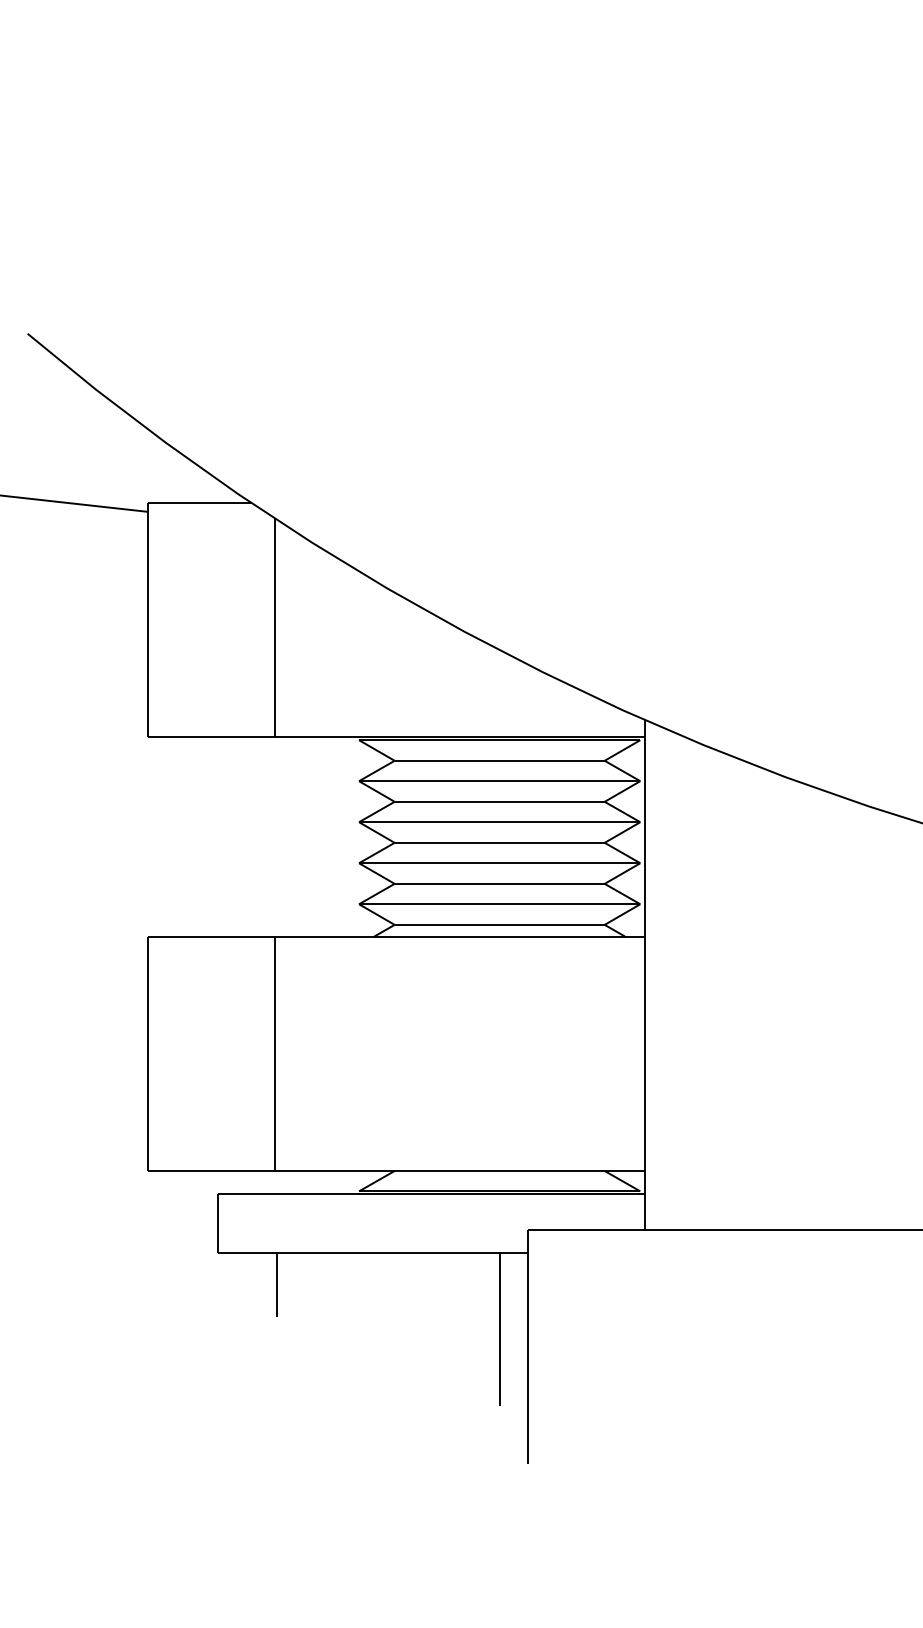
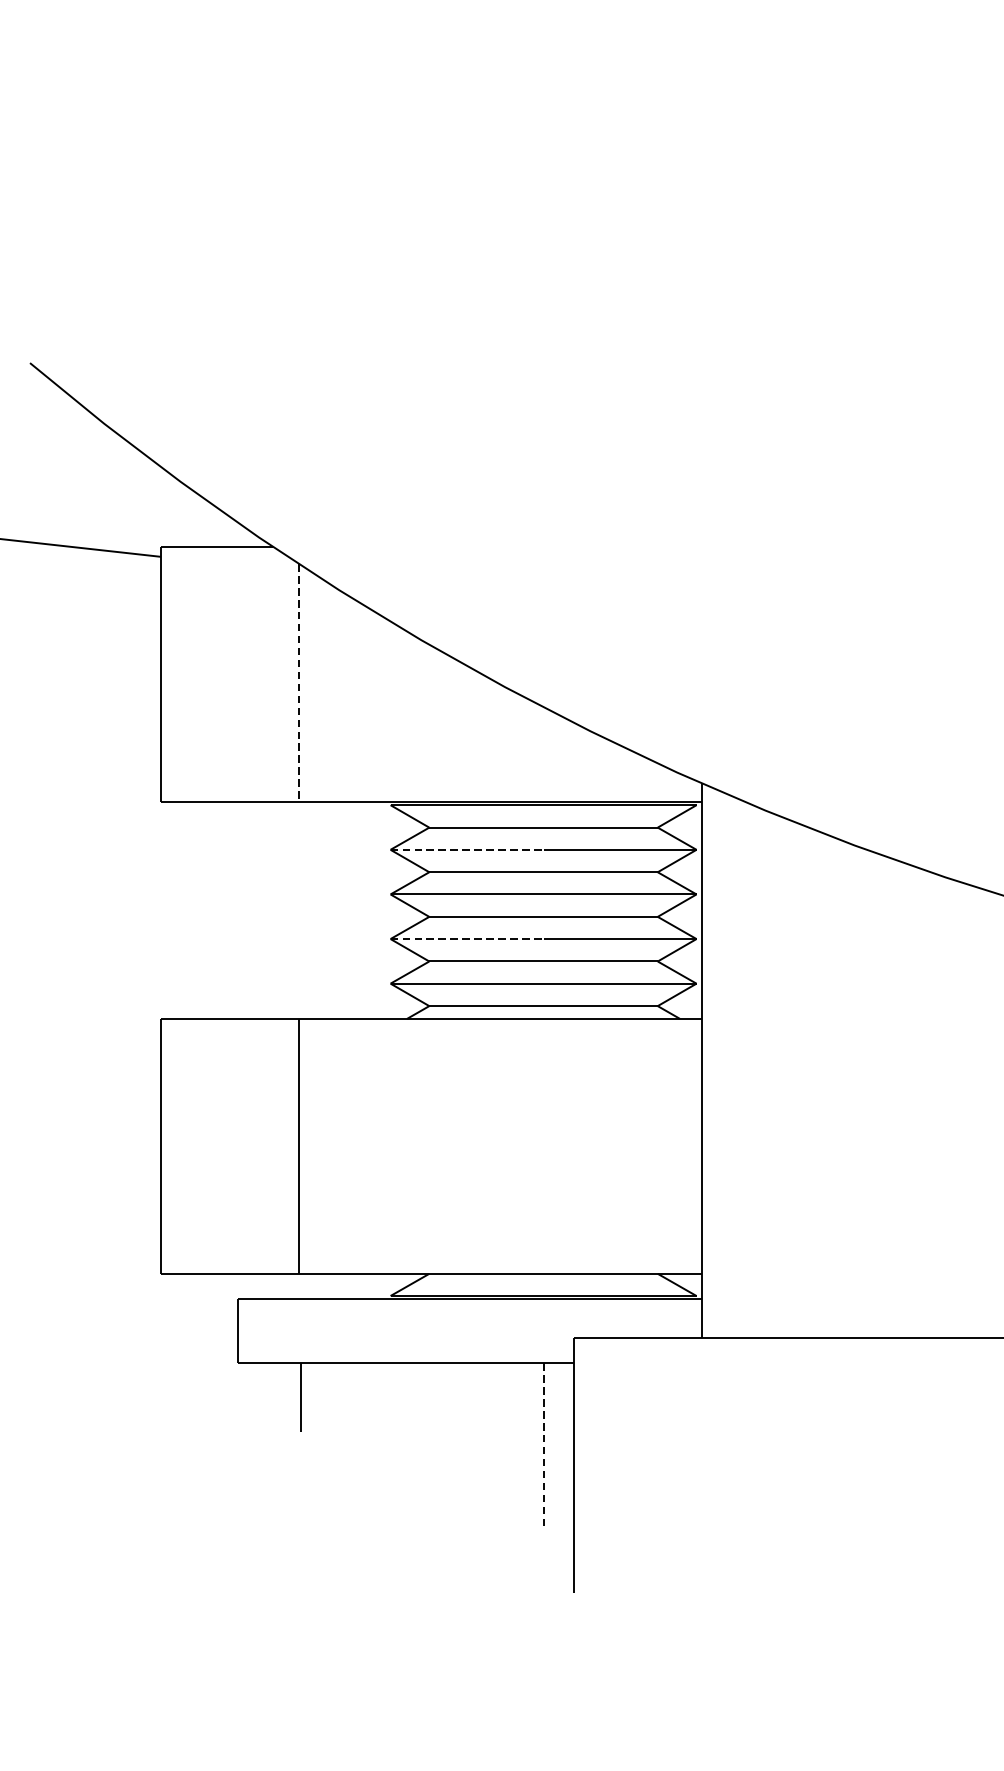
line: (274, 628) -> (298, 683), solid -> dashed
line: (429, 781) -> (467, 850), solid -> dashed
line: (429, 863) -> (467, 939), solid -> dashed
line: (499, 1329) -> (543, 1446), solid -> dashed

